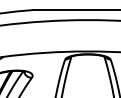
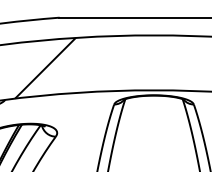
hatch: (25, 38) -> (44, 67), added

